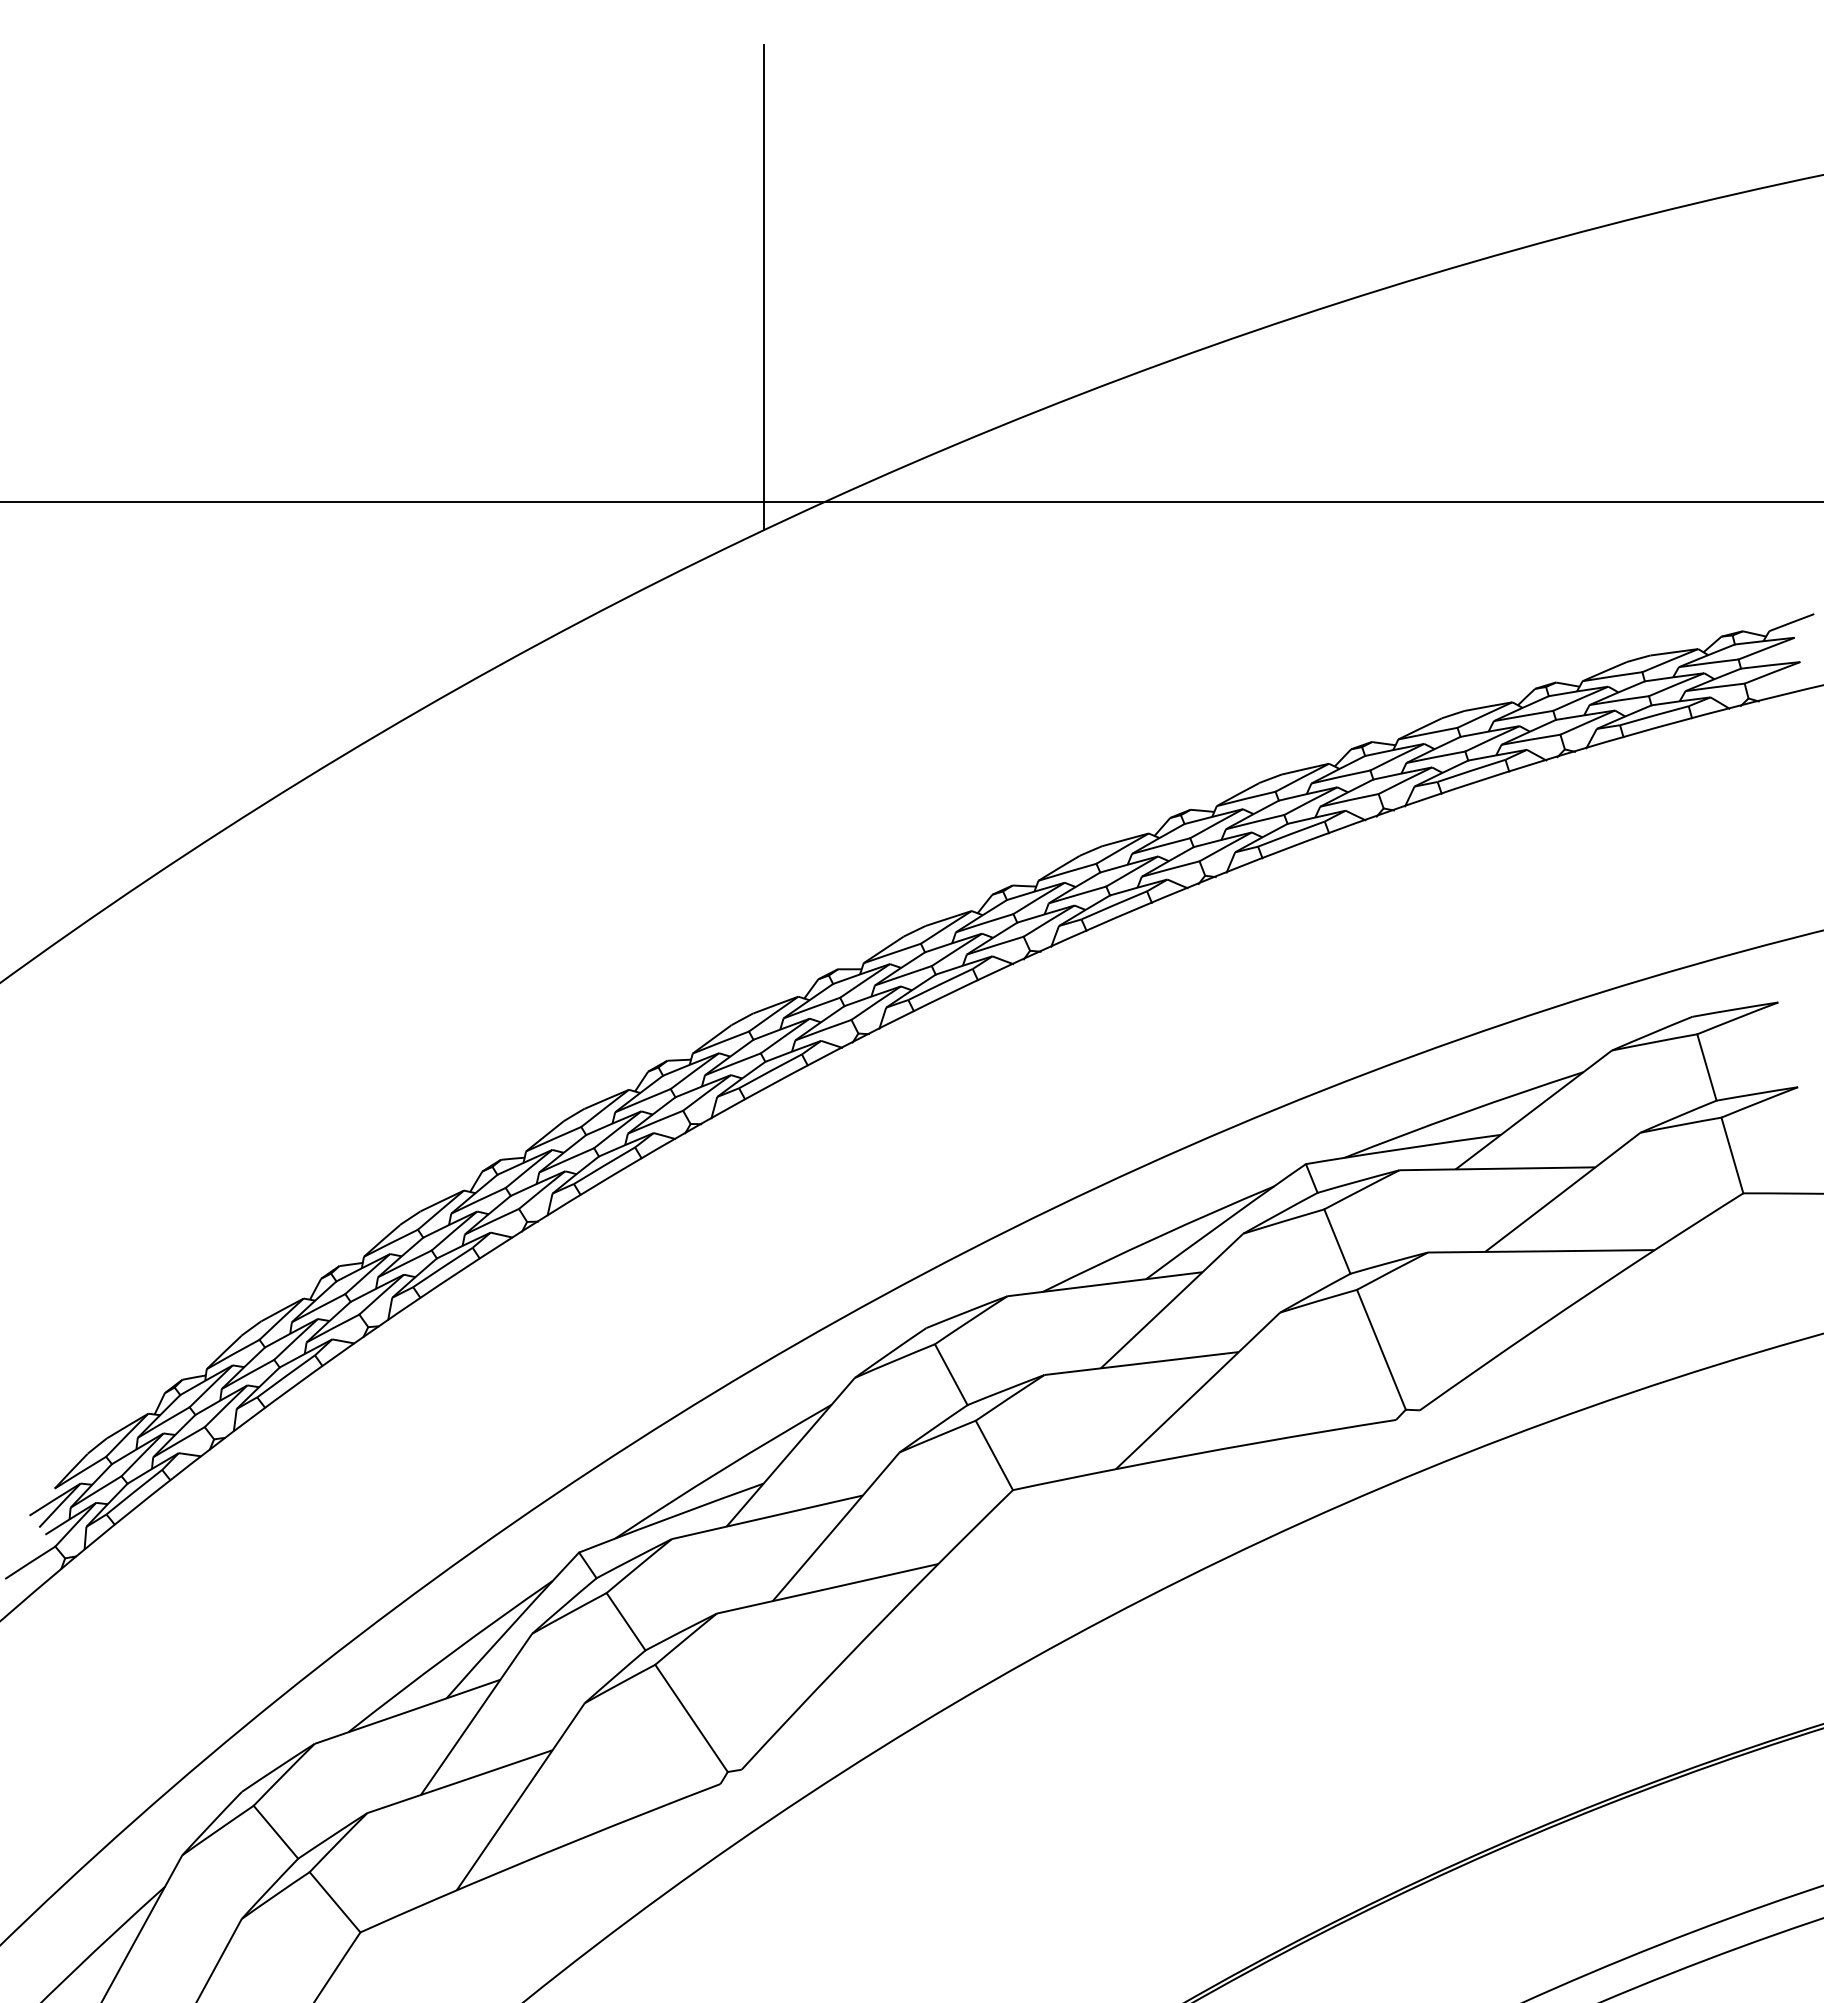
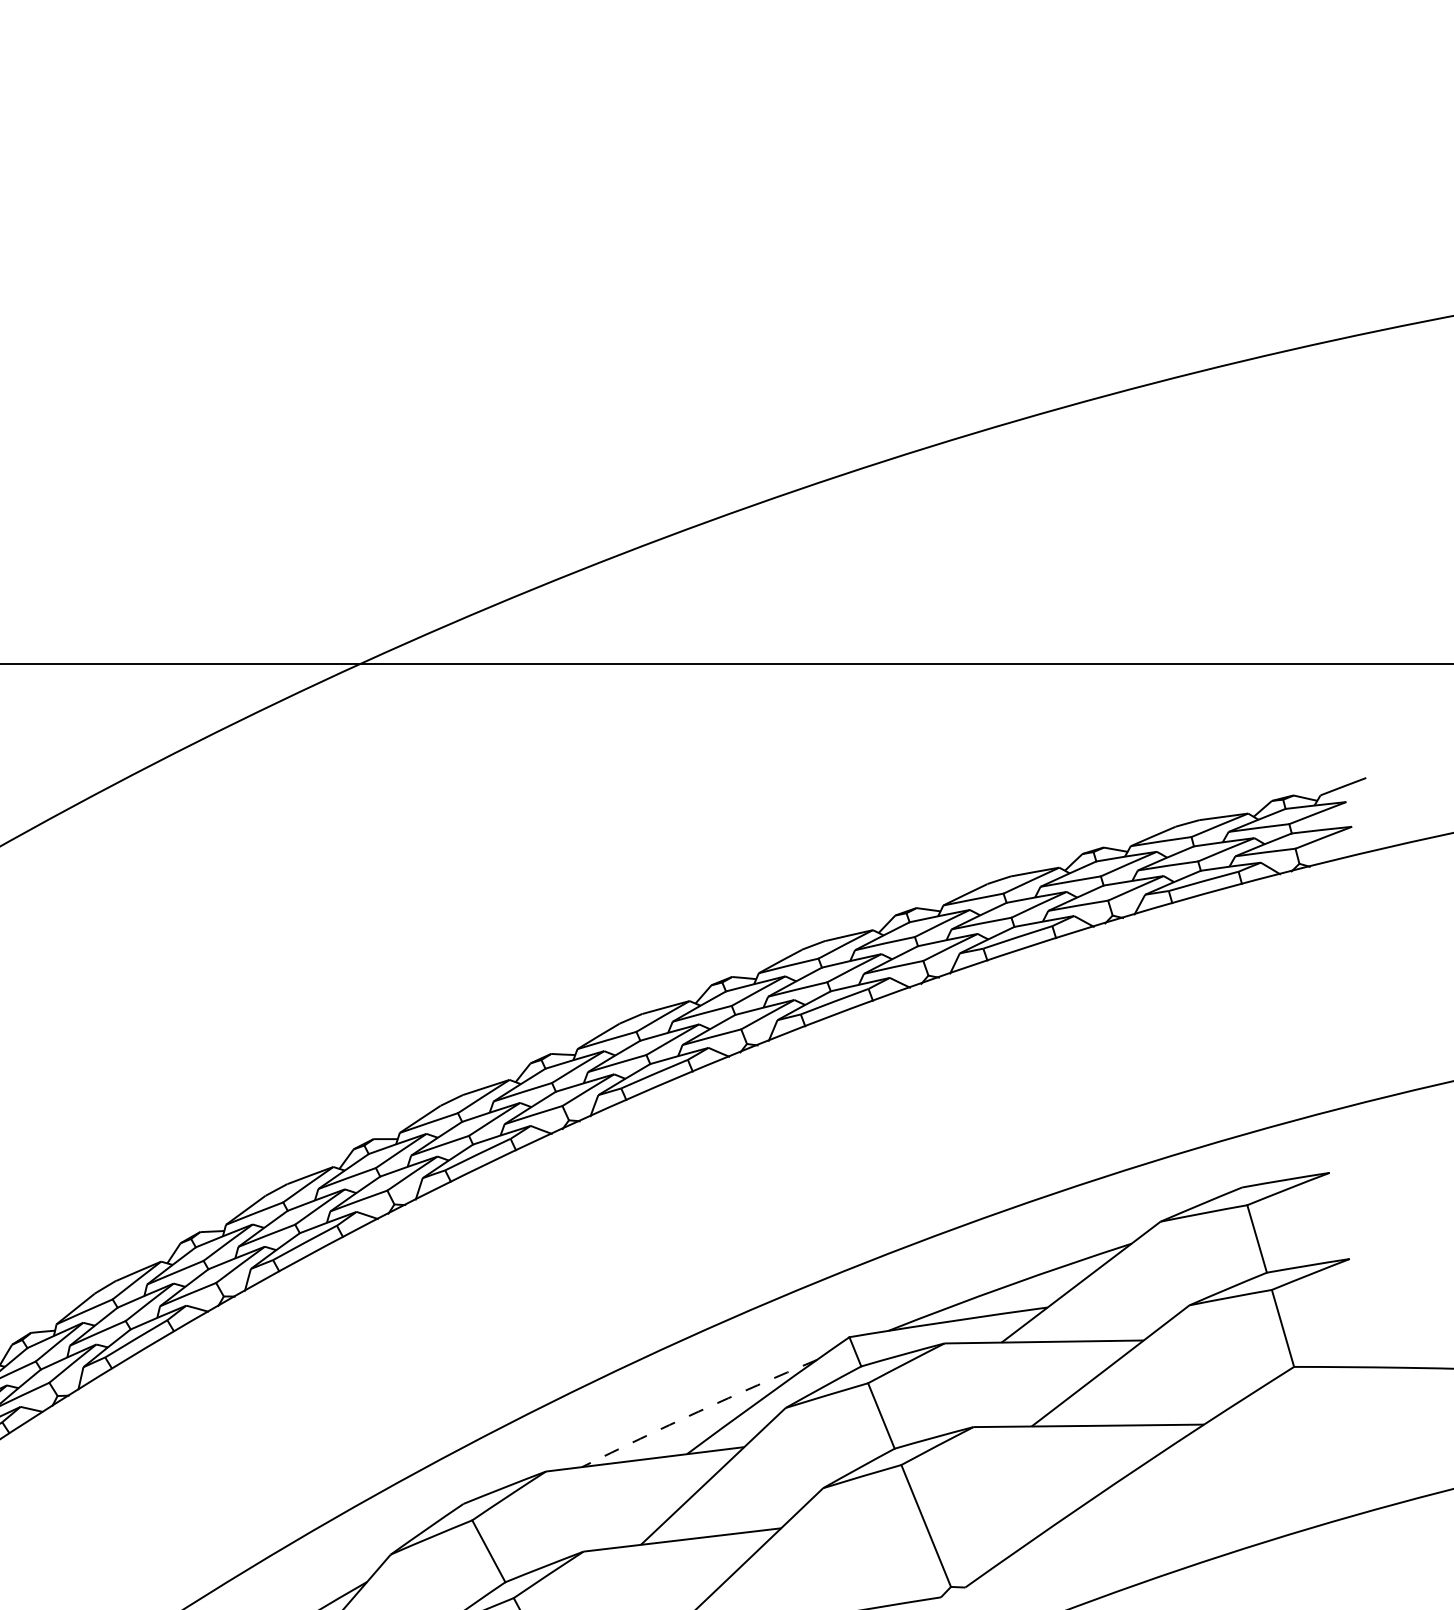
line: (764, 287) -> (298, 445), removed
arc: (1157, 1237) -> (698, 1411), solid -> dashed

